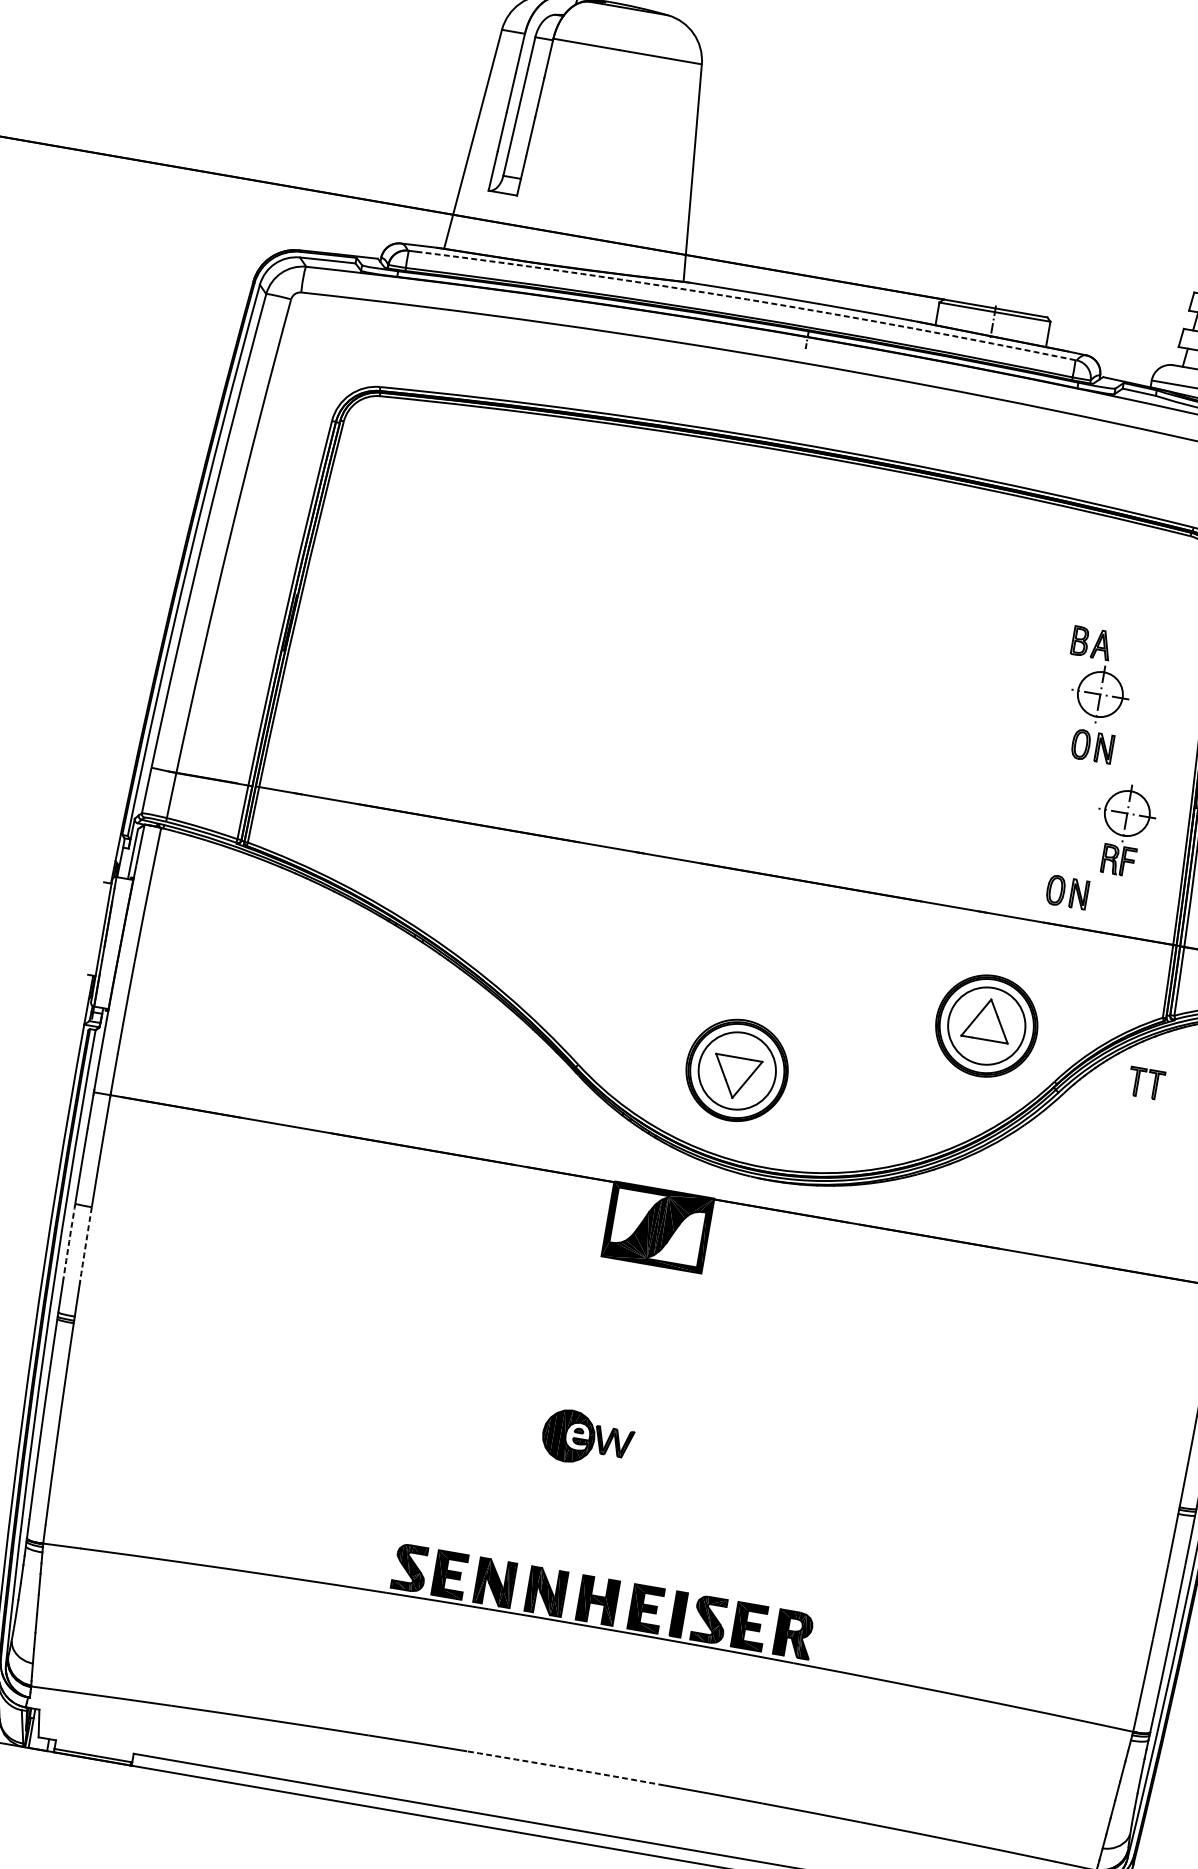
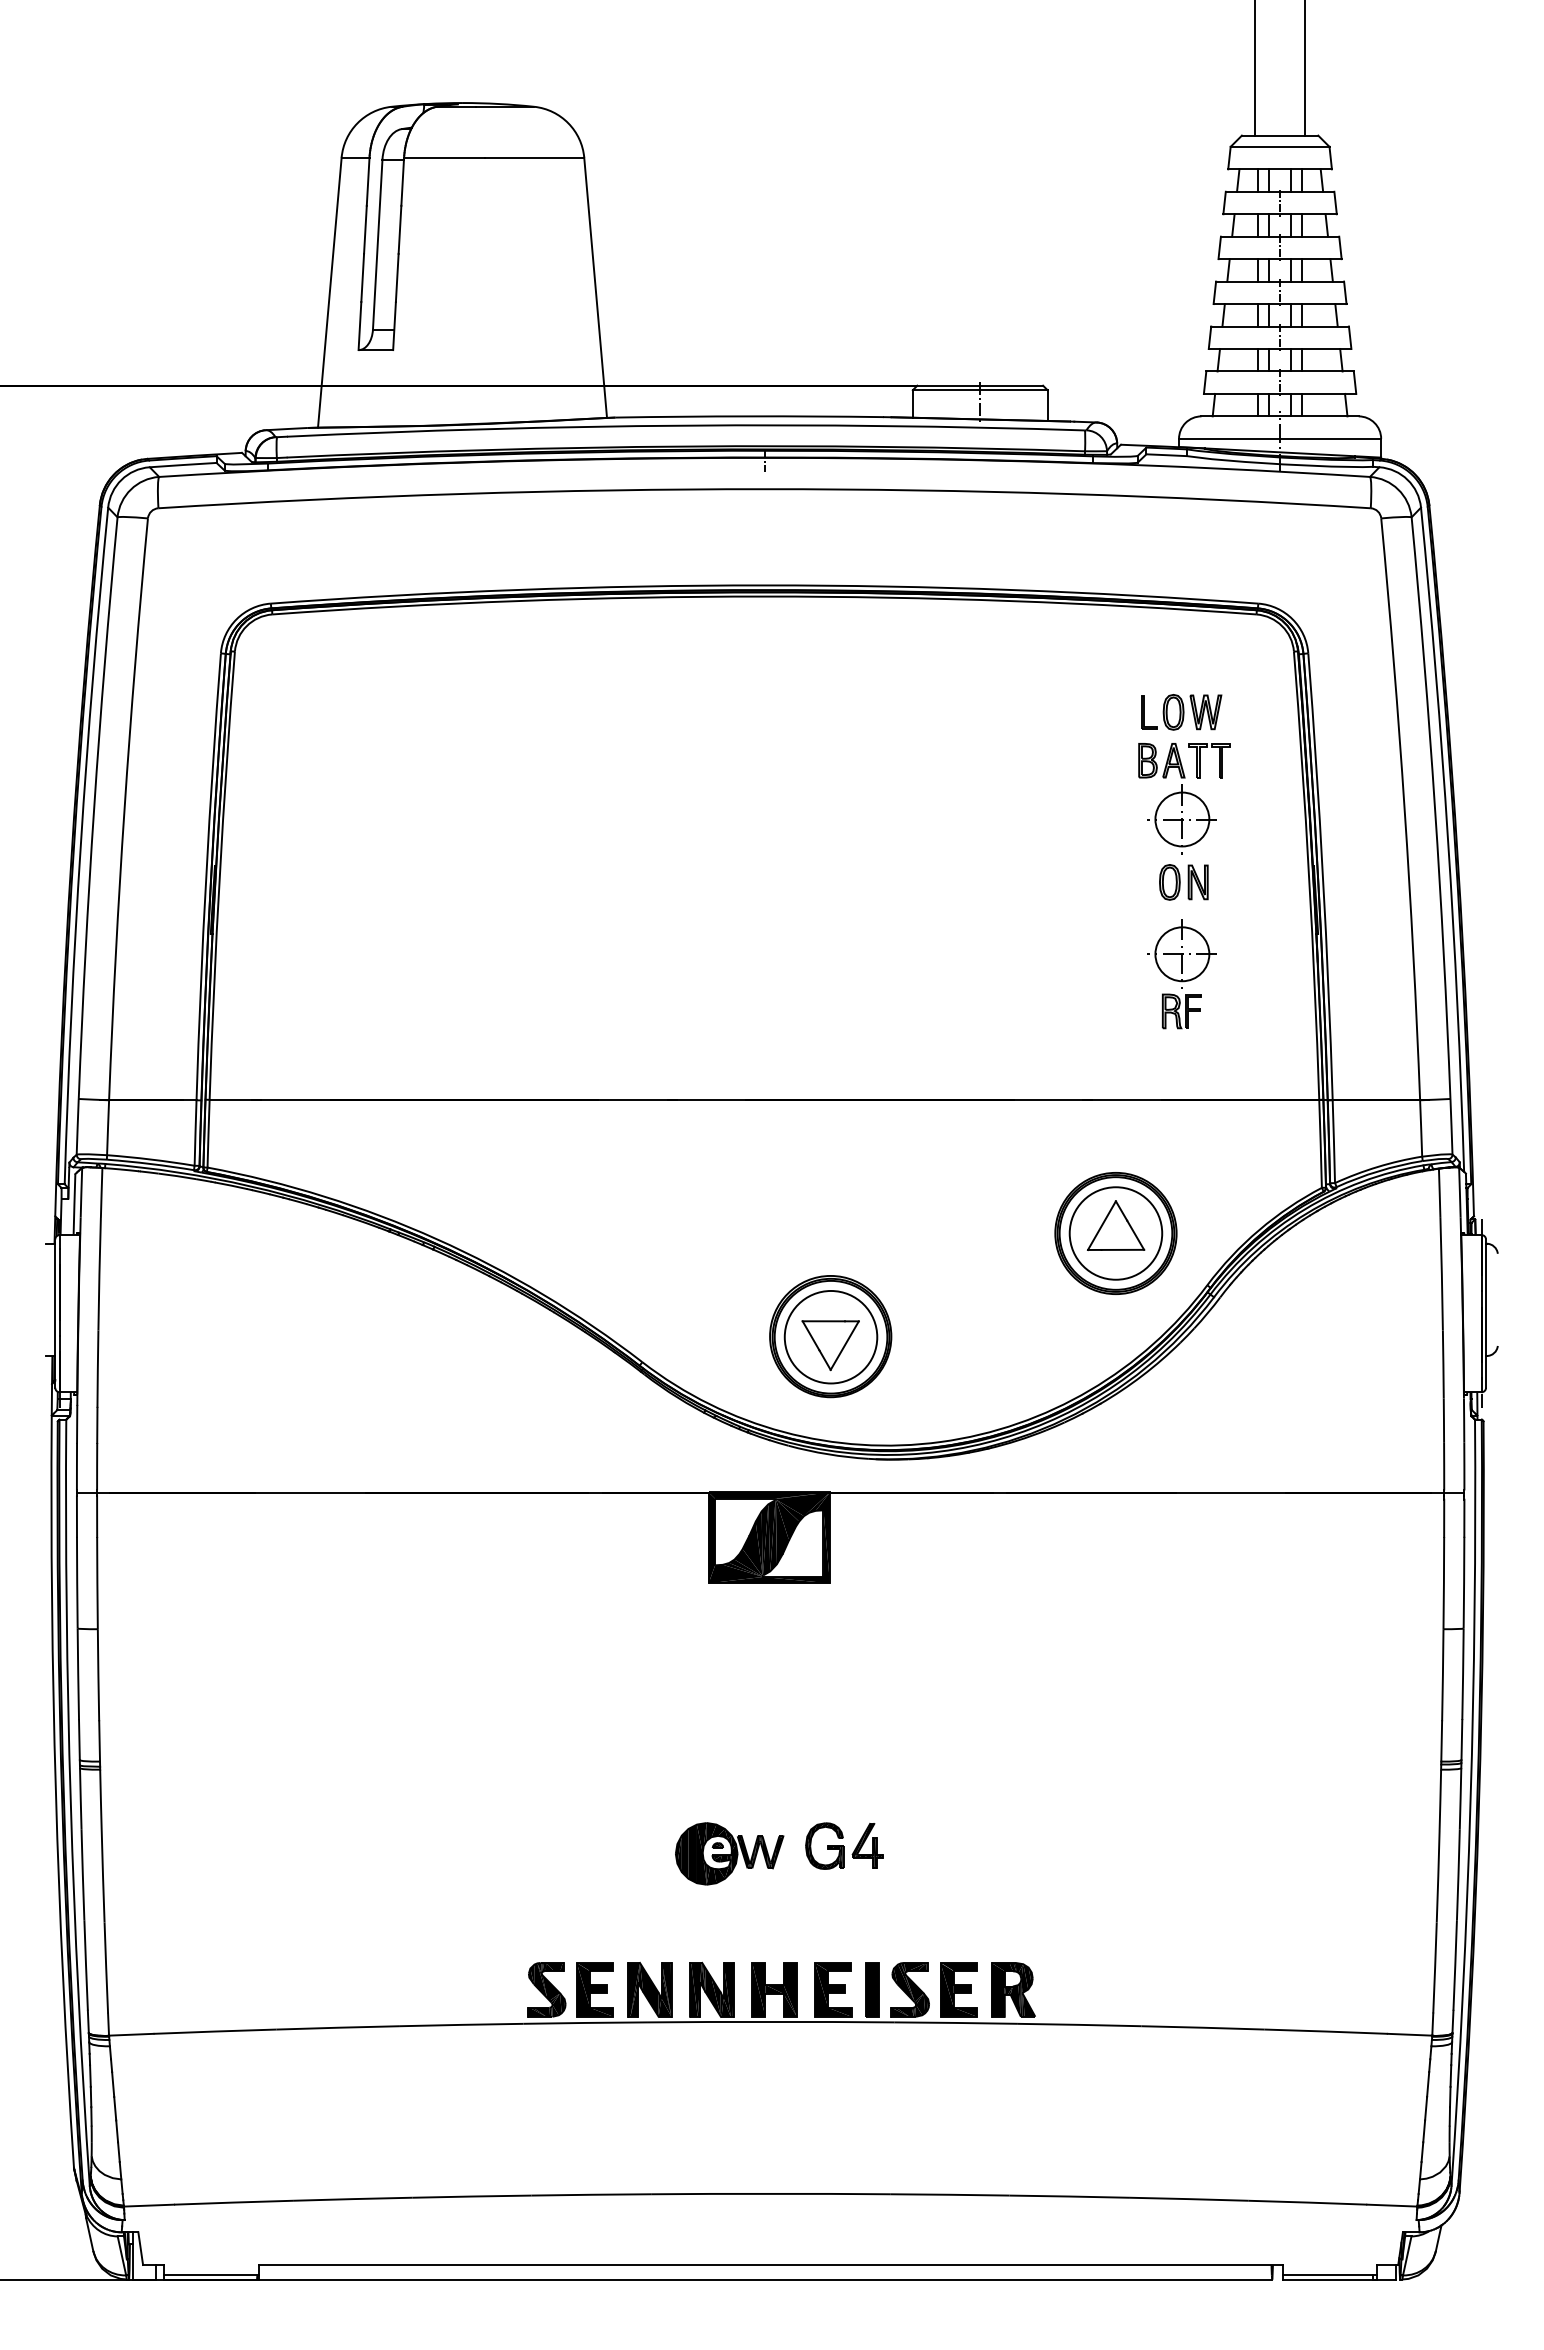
arc: (747, 299) -> (685, 425), dashed -> solid
part: (1114, 606) -> (1181, 712), added
part: (1123, 830) -> (1181, 974), moved
part: (1067, 892) -> (1183, 1059), removed
part: (1138, 1082) -> (1200, 760), moved
arc: (69, 1241) -> (78, 1674), dashed -> solid
arc: (85, 1245) -> (98, 1675), dashed -> solid
part: (587, 1438) -> (729, 1853), moved
part: (676, 1491) -> (844, 1845), added
arc: (565, 1767) -> (770, 2193), dashed -> solid

